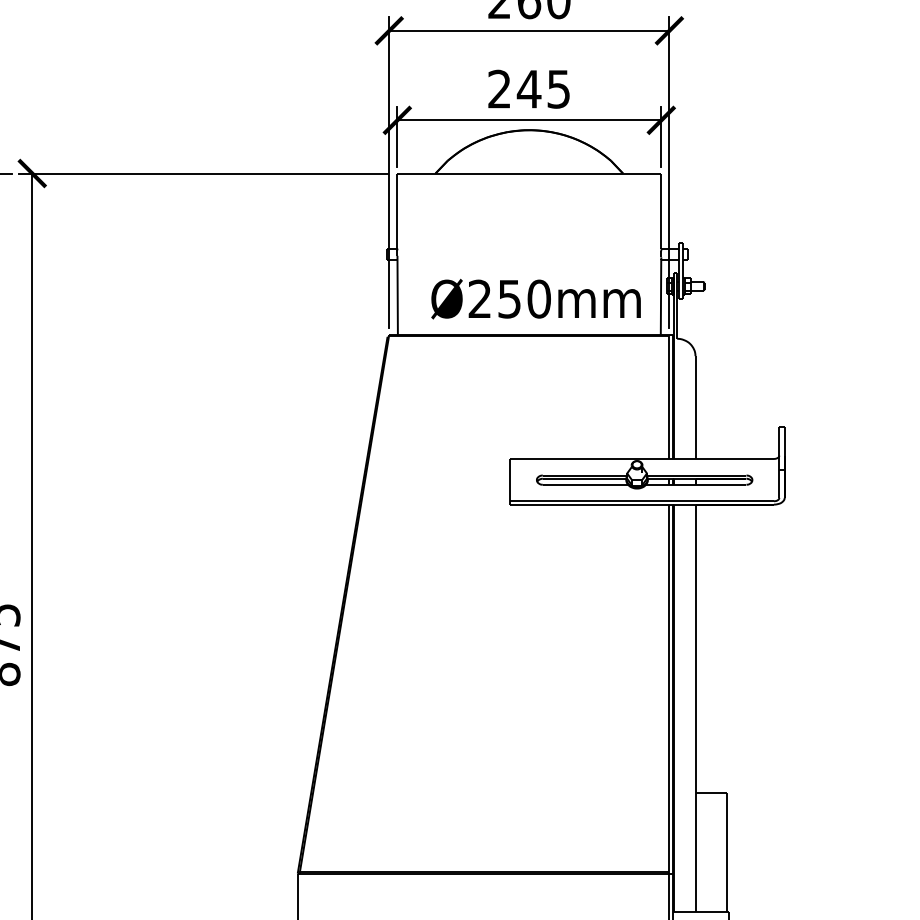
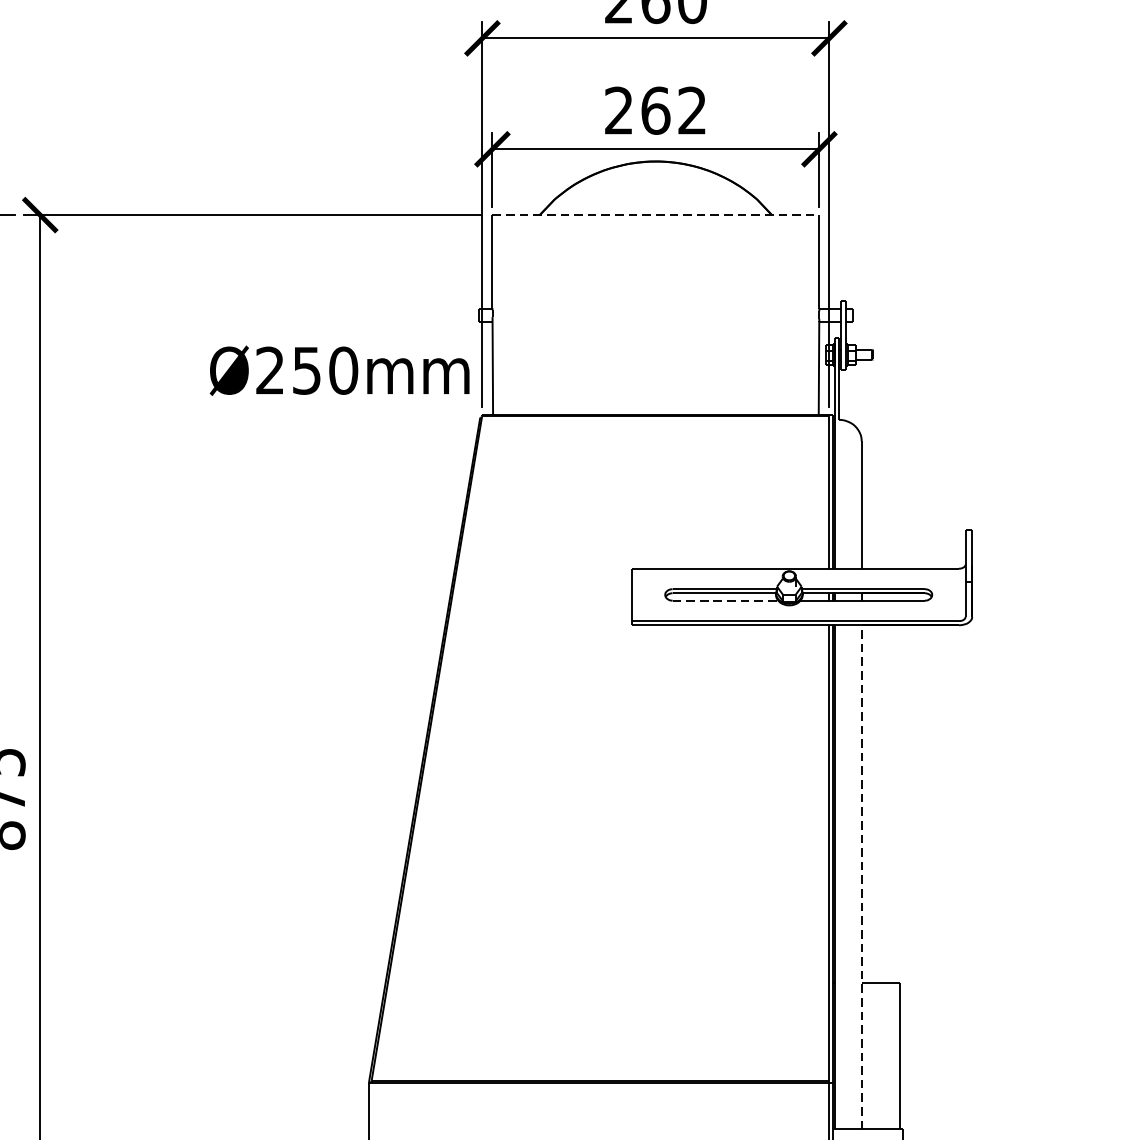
text: (542, 88) -> (672, 109), 245 -> 262
line: (529, 173) -> (656, 215), solid -> dashed
text: (535, 298) -> (338, 369), moved
line: (585, 484) -> (725, 600), solid -> dashed
line: (695, 707) -> (861, 876), solid -> dashed

